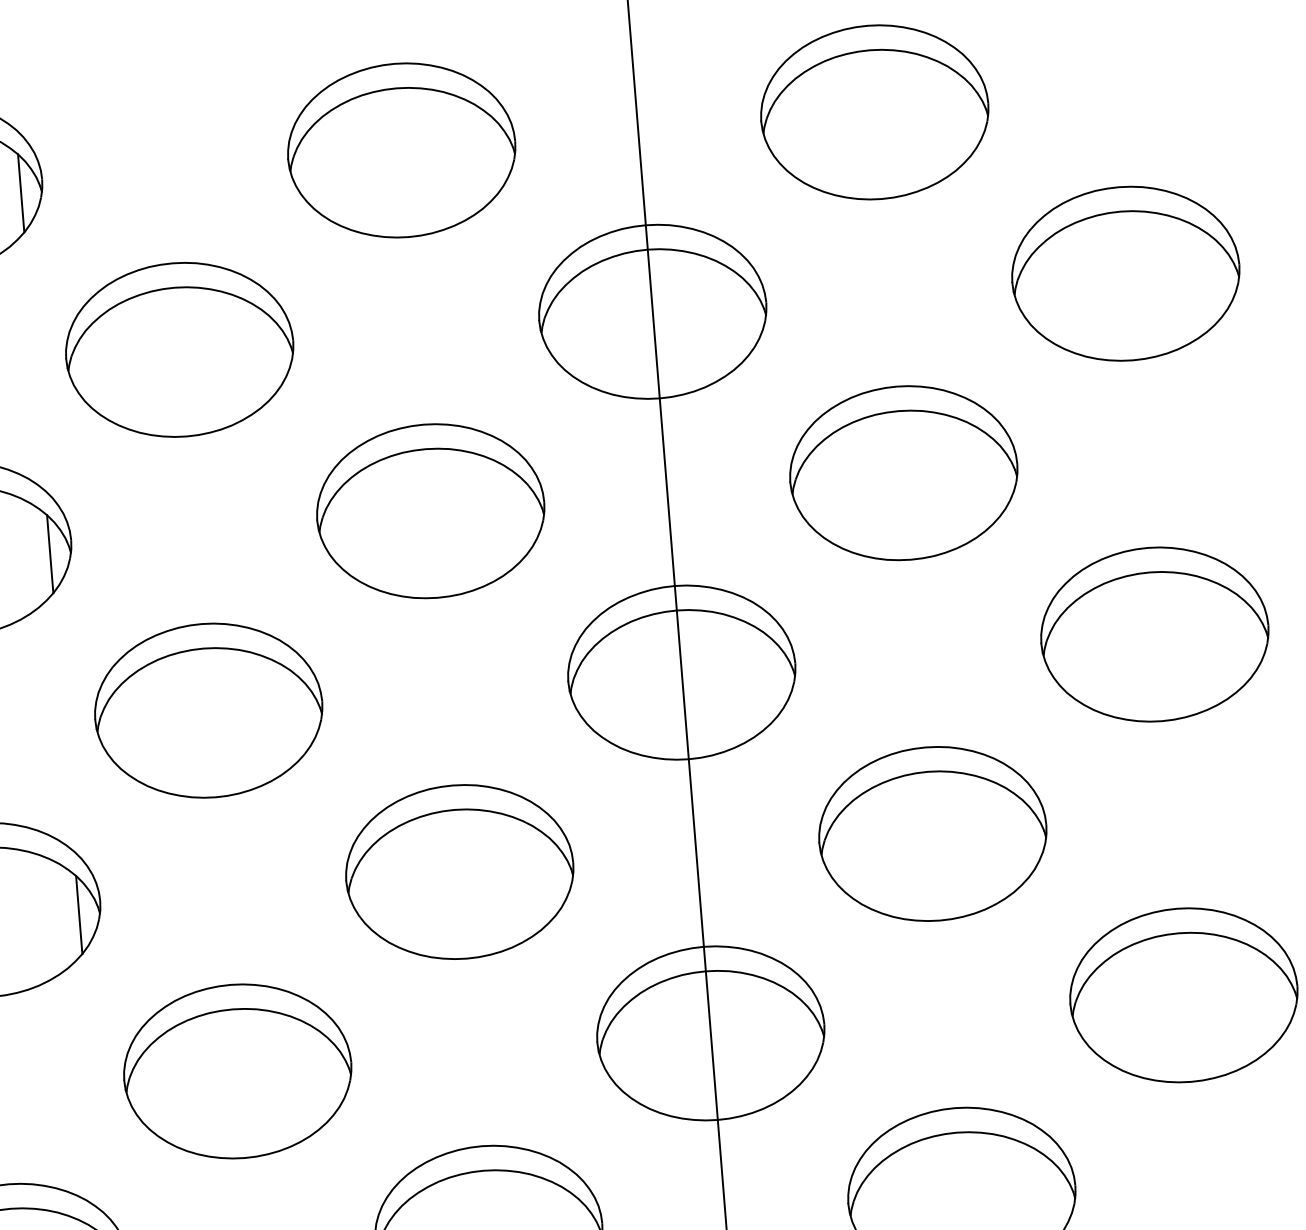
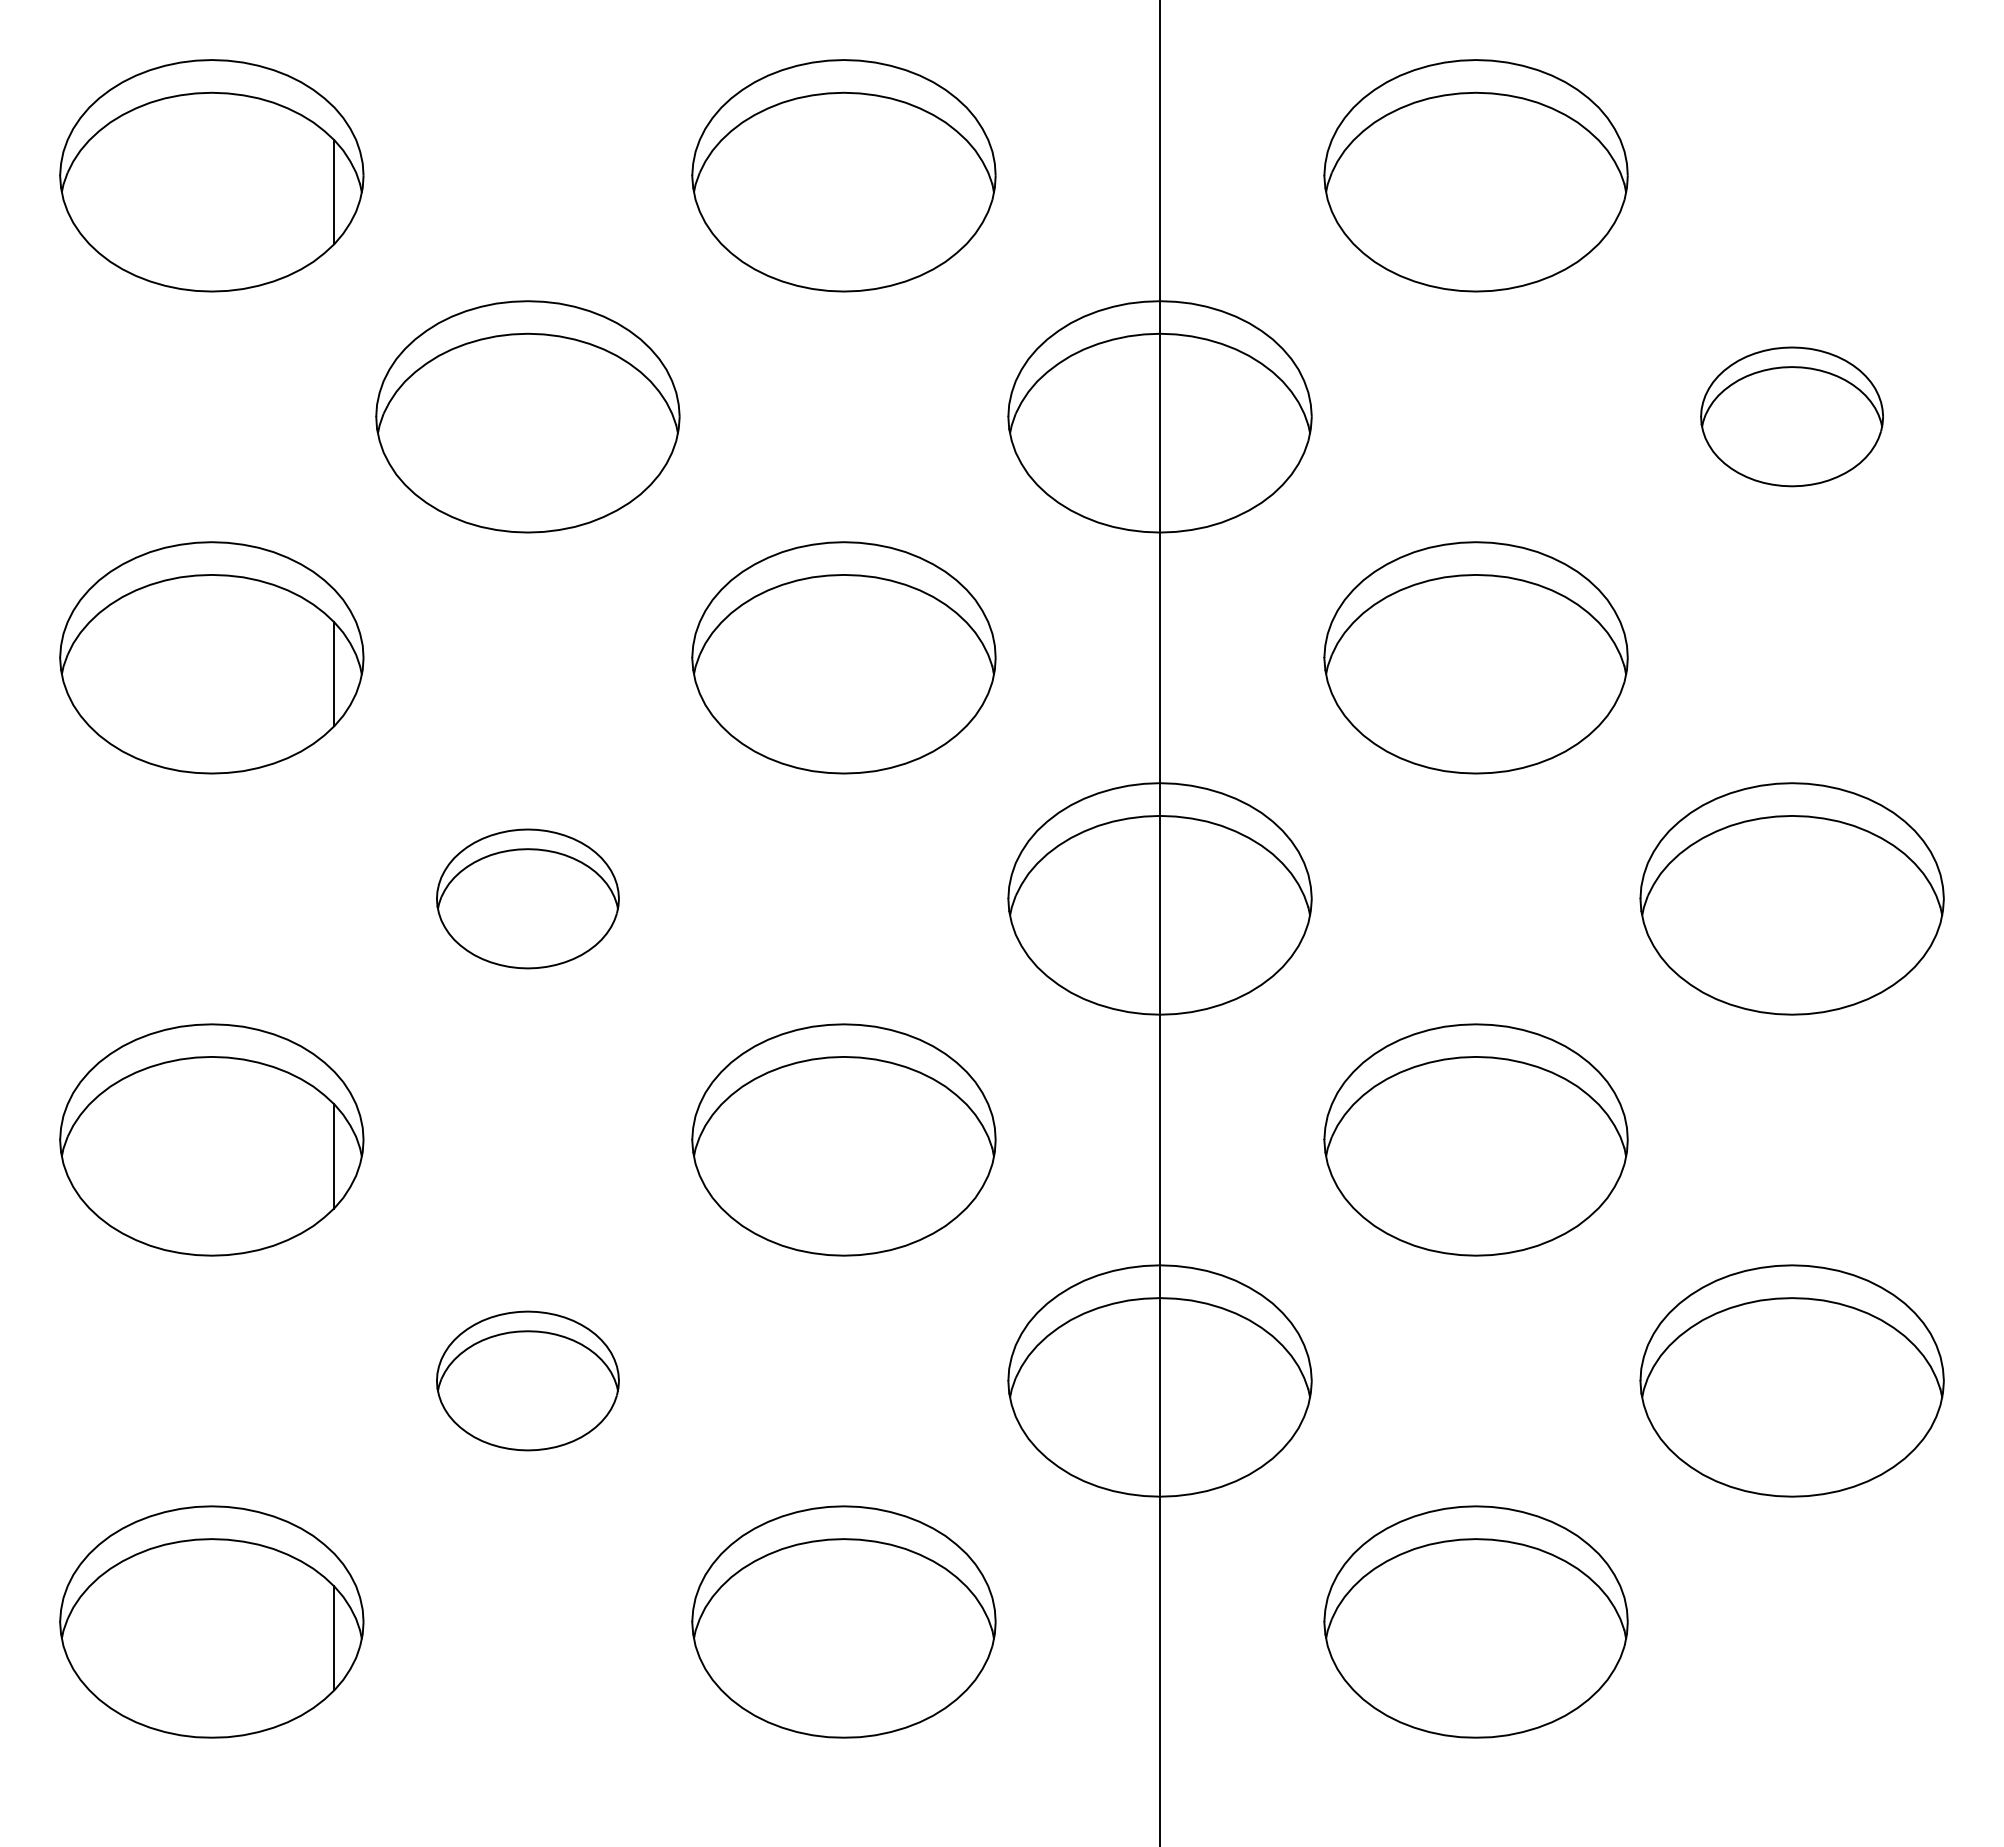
part: (1125, 273) -> (1791, 416), size x0.6
part: (208, 710) -> (527, 898), size x0.6
part: (237, 1071) -> (527, 1380), size x0.6

